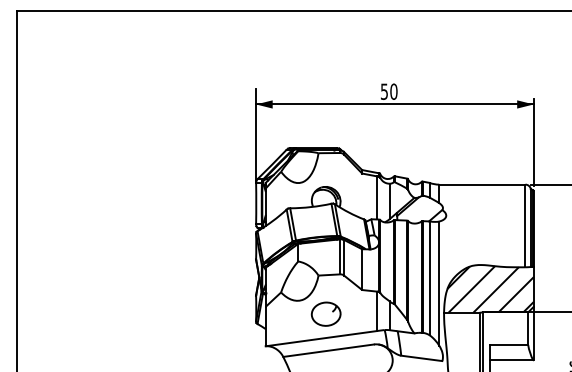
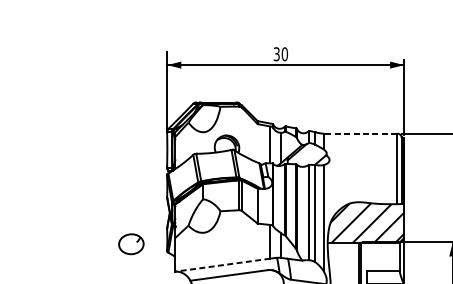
text: (384, 90) -> (276, 53), 50 -> 30
line: (481, 184) -> (359, 133), solid -> dashed
part: (325, 313) -> (130, 243), moved
line: (320, 338) -> (222, 265), solid -> dashed

